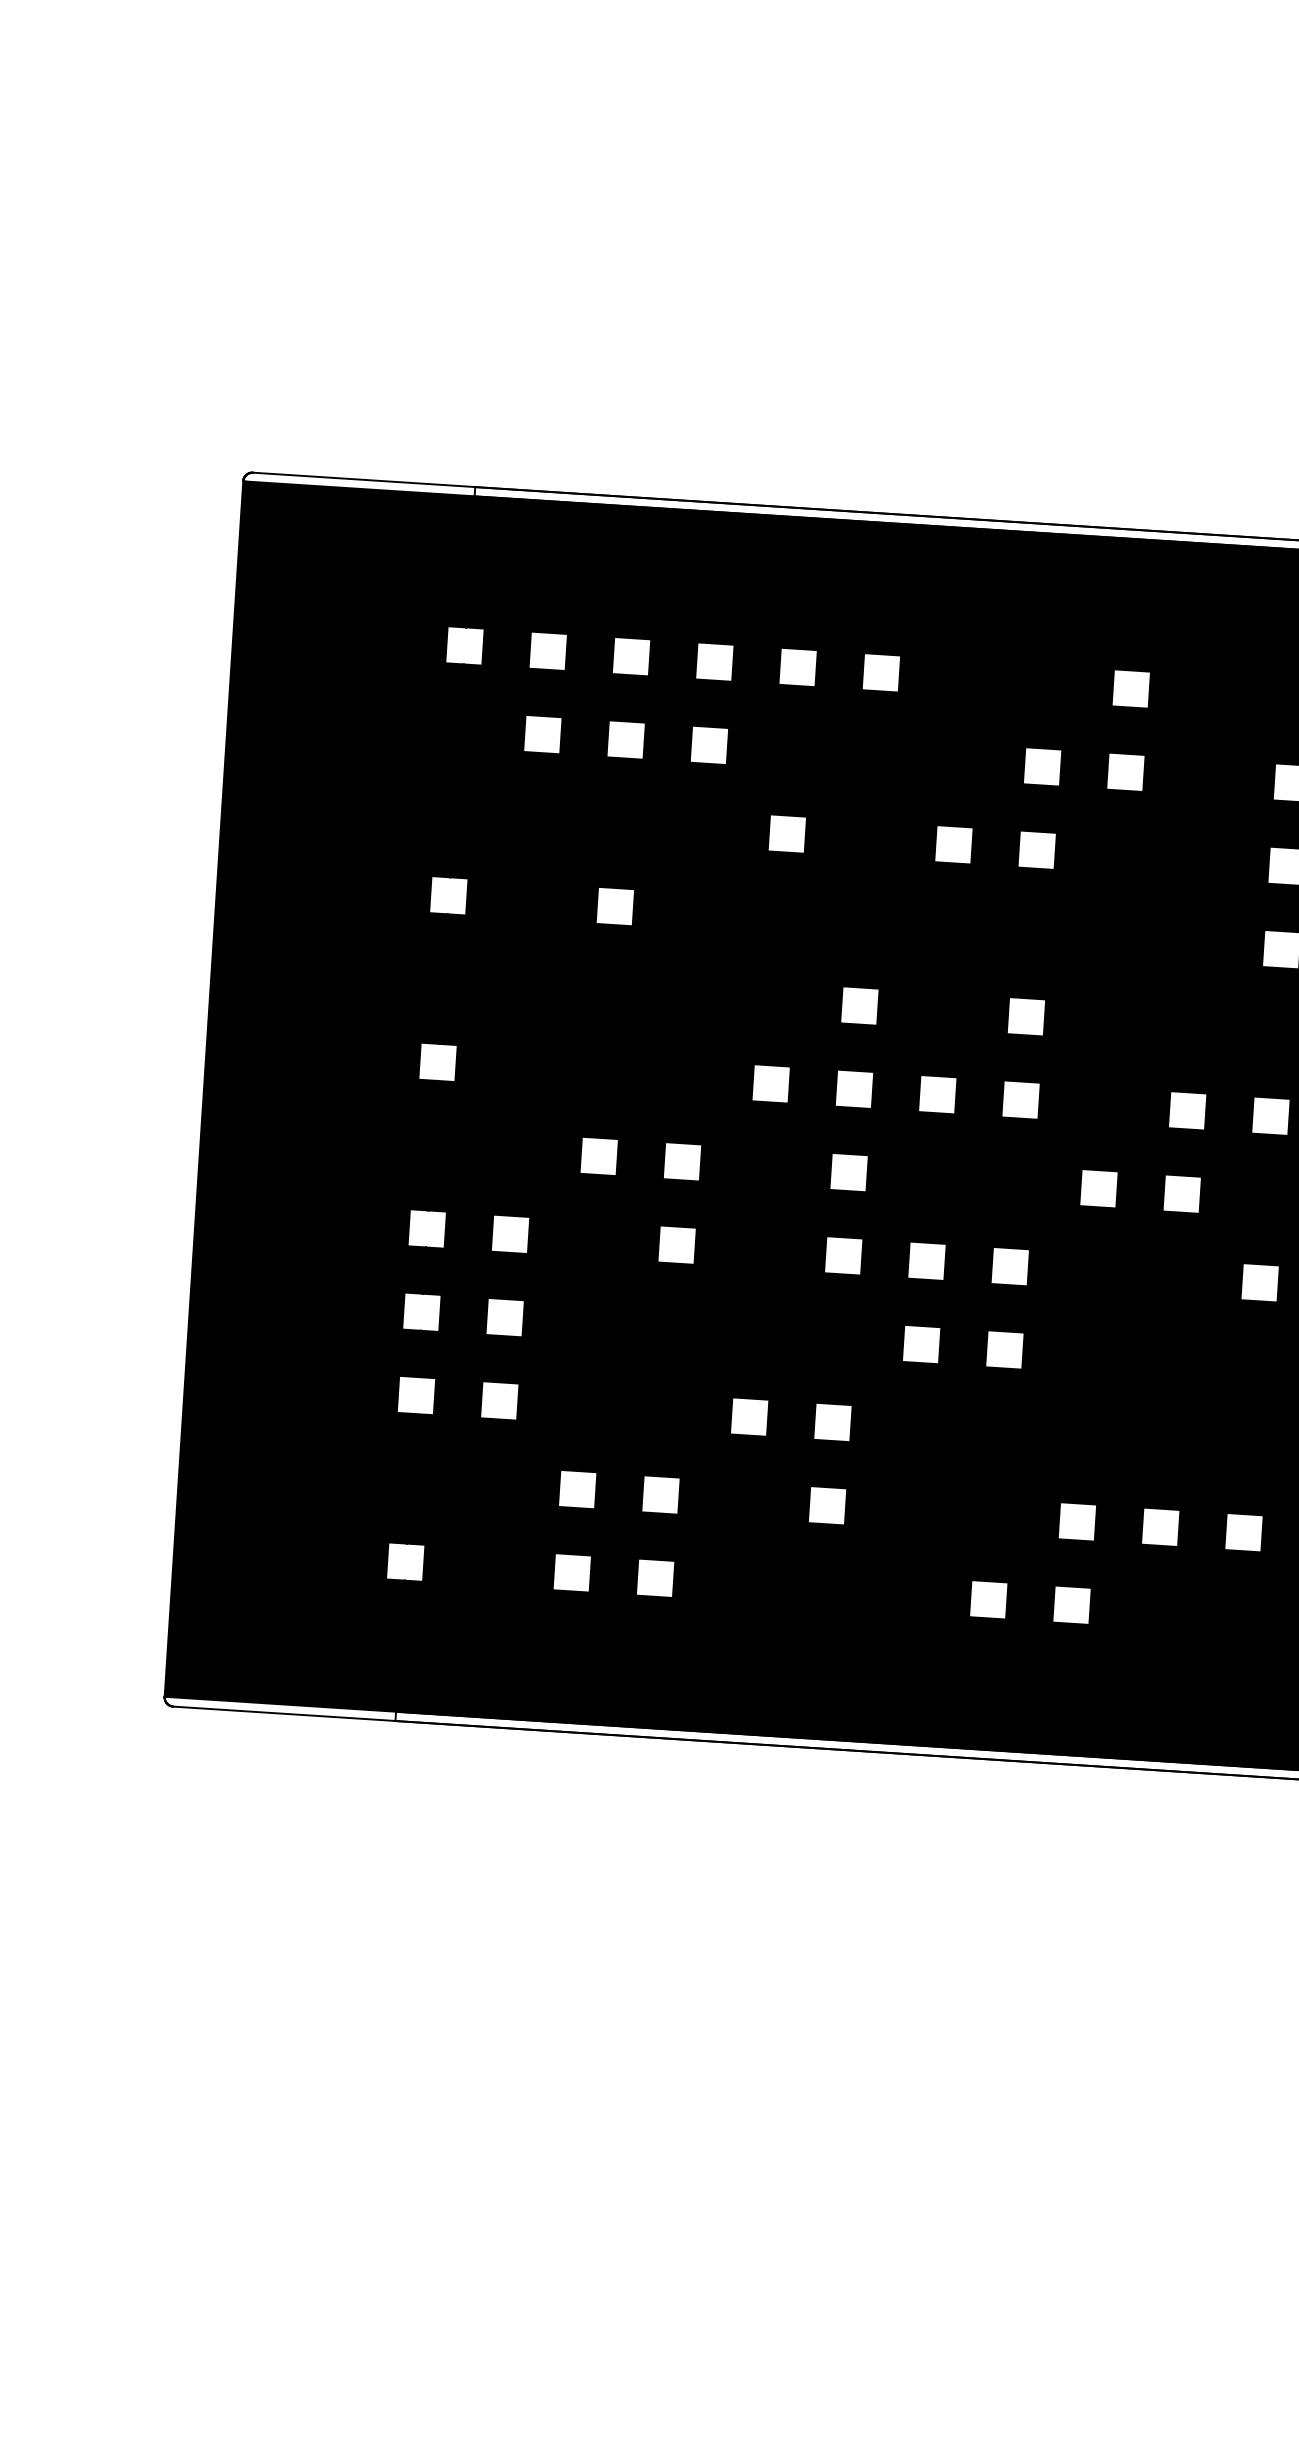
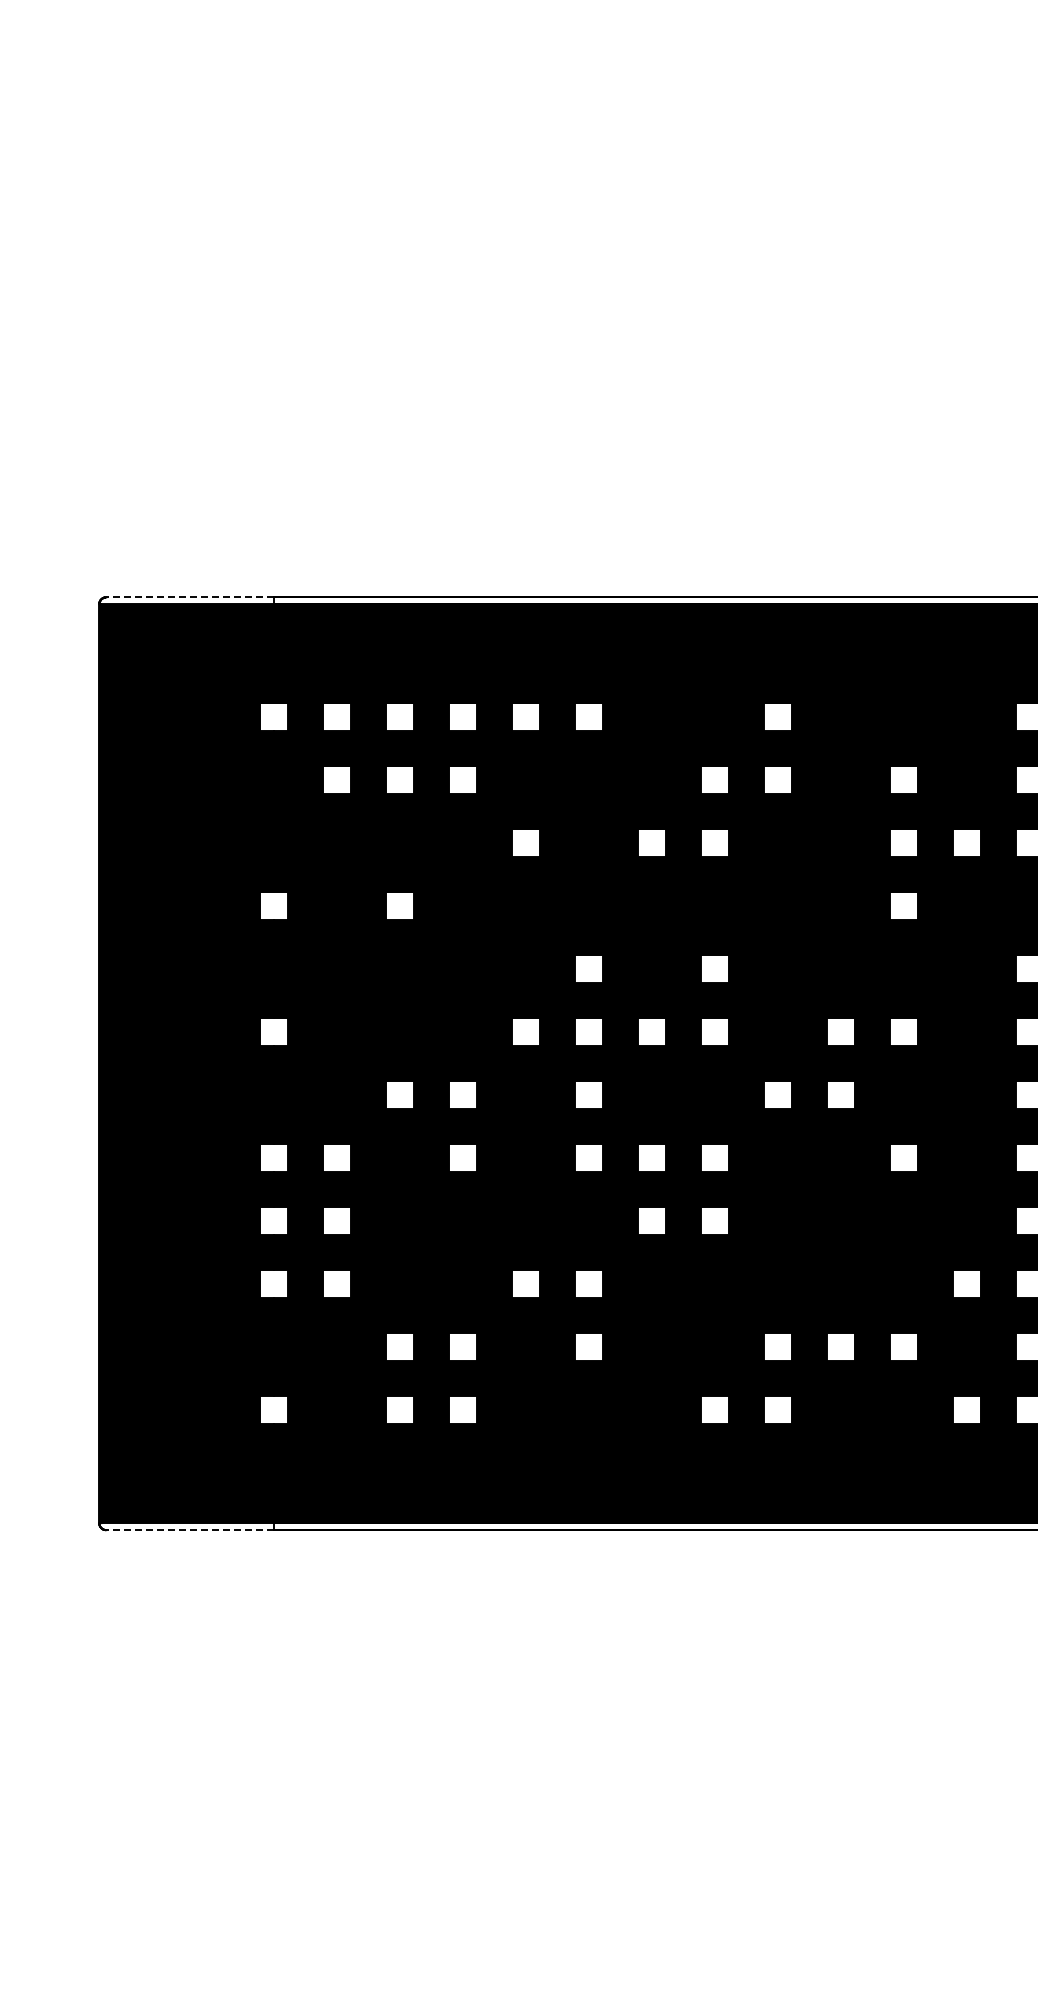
line: (364, 480) -> (190, 597), solid -> dashed
line: (284, 1714) -> (190, 1530), solid -> dashed

